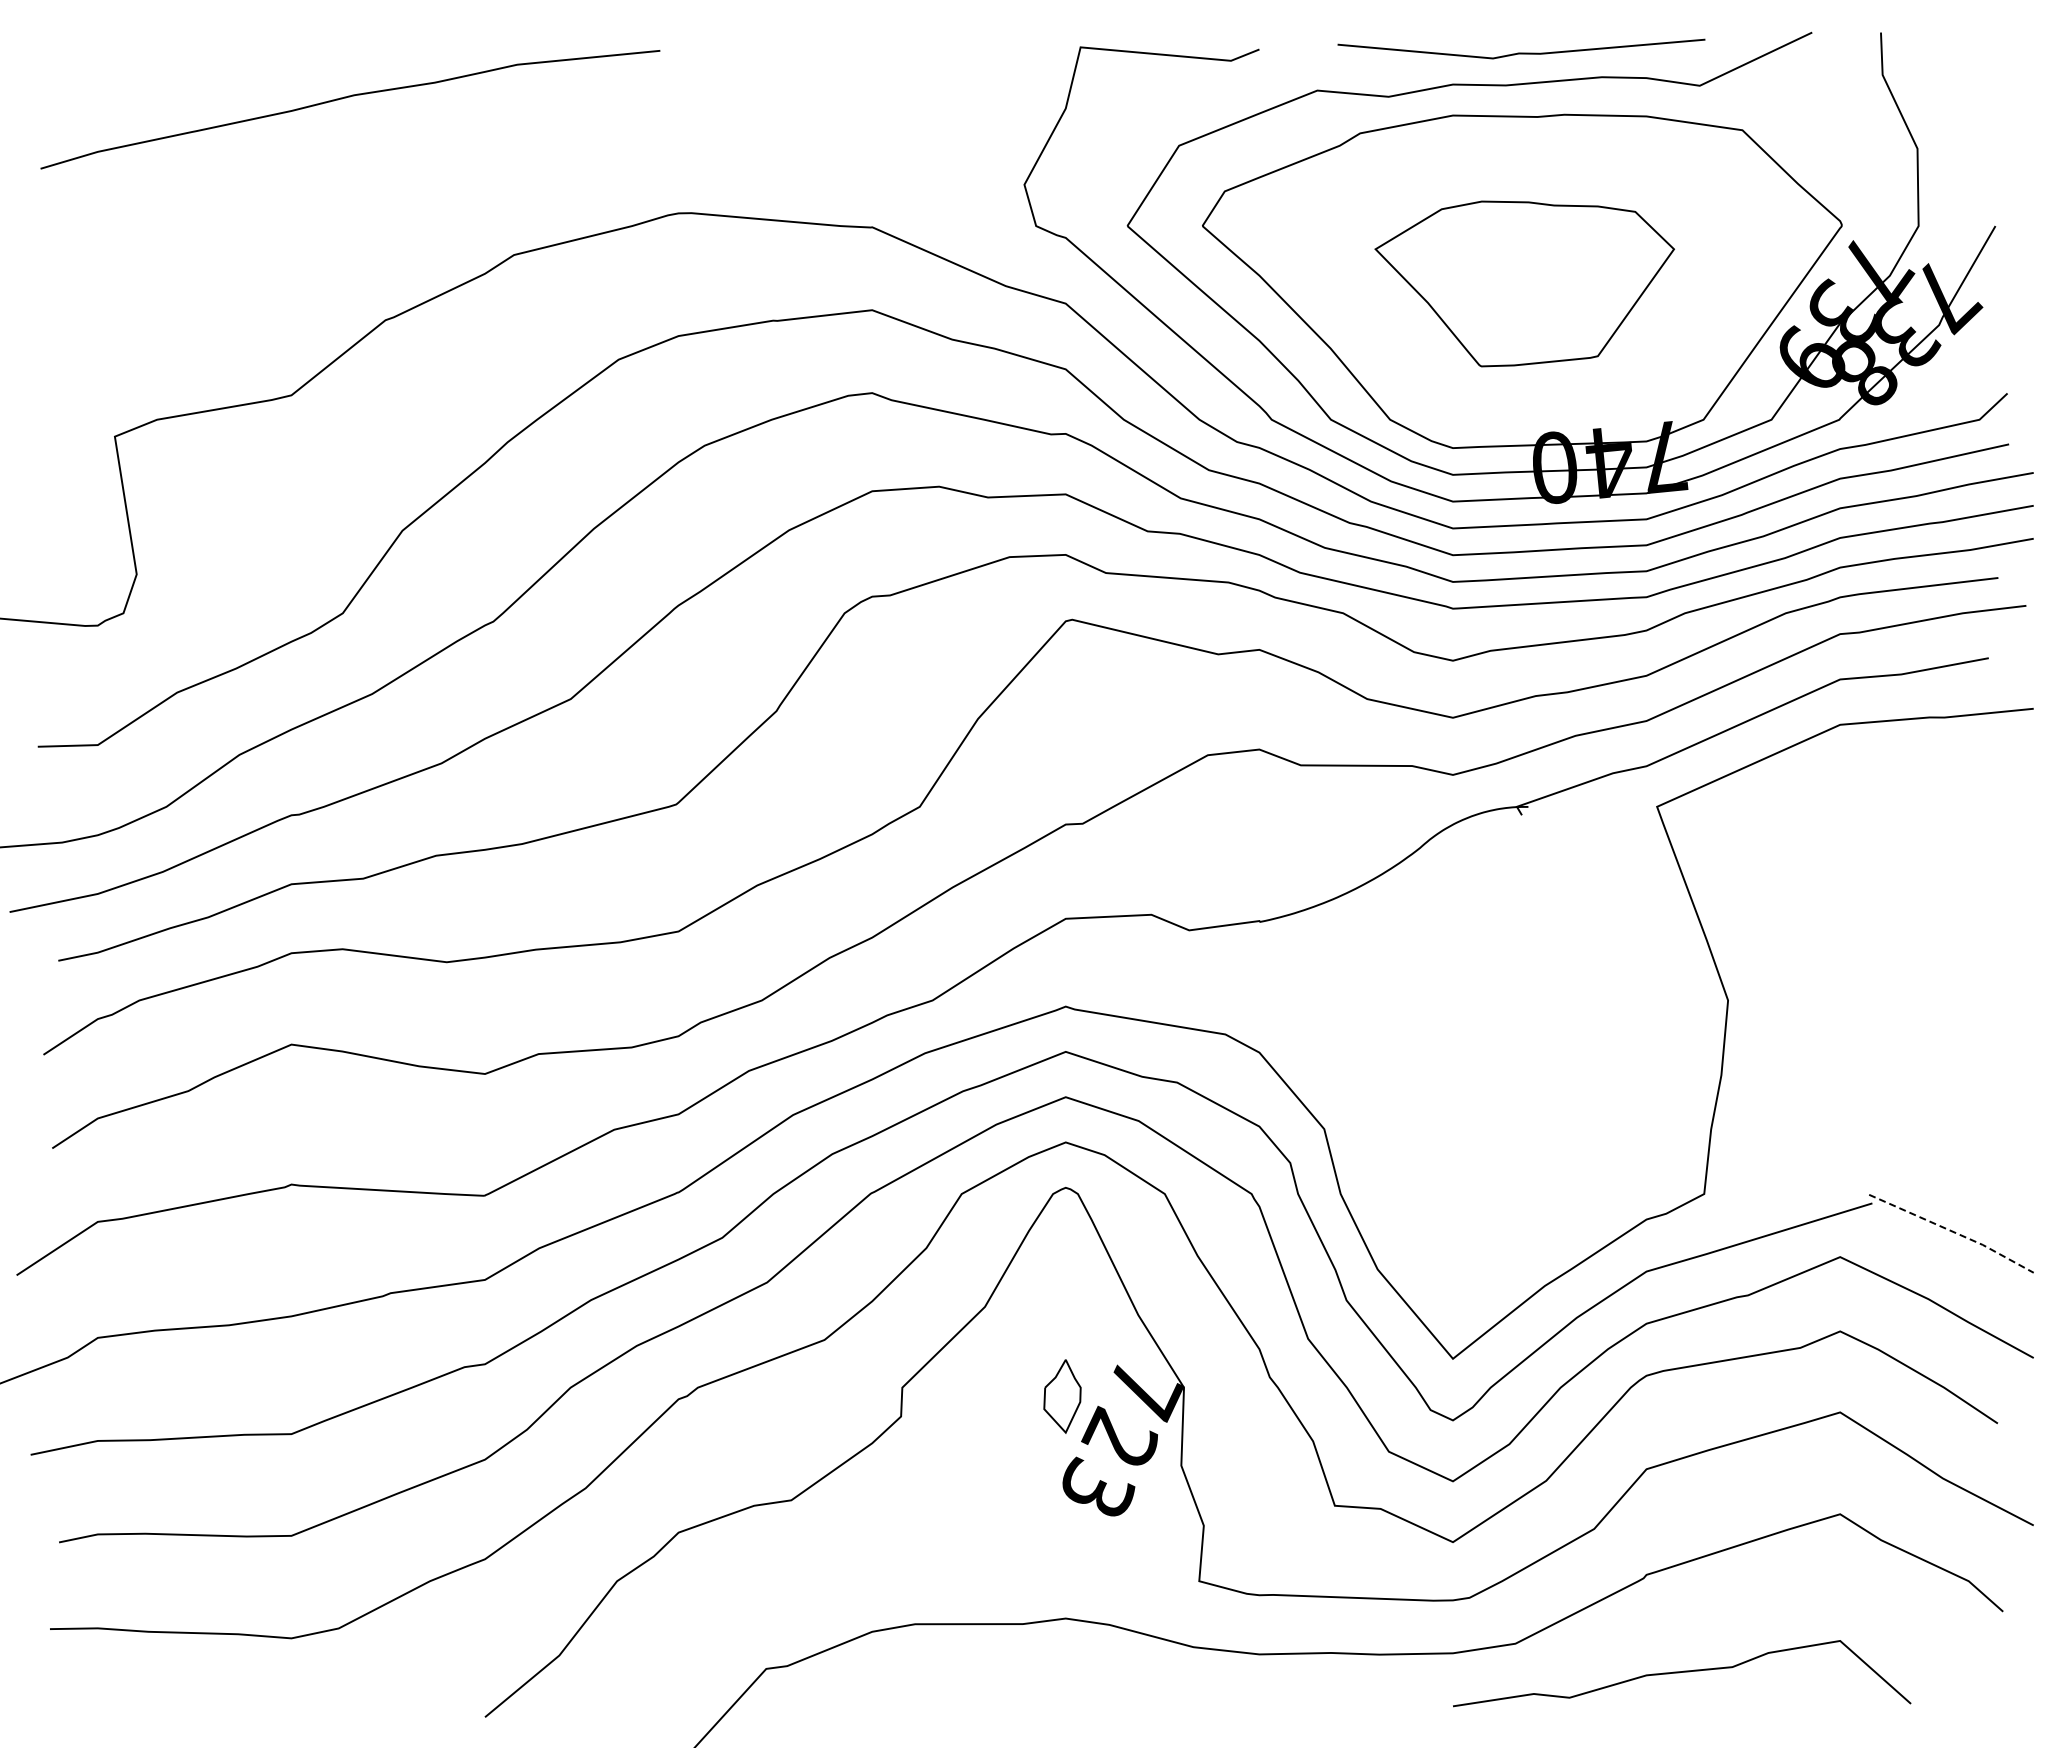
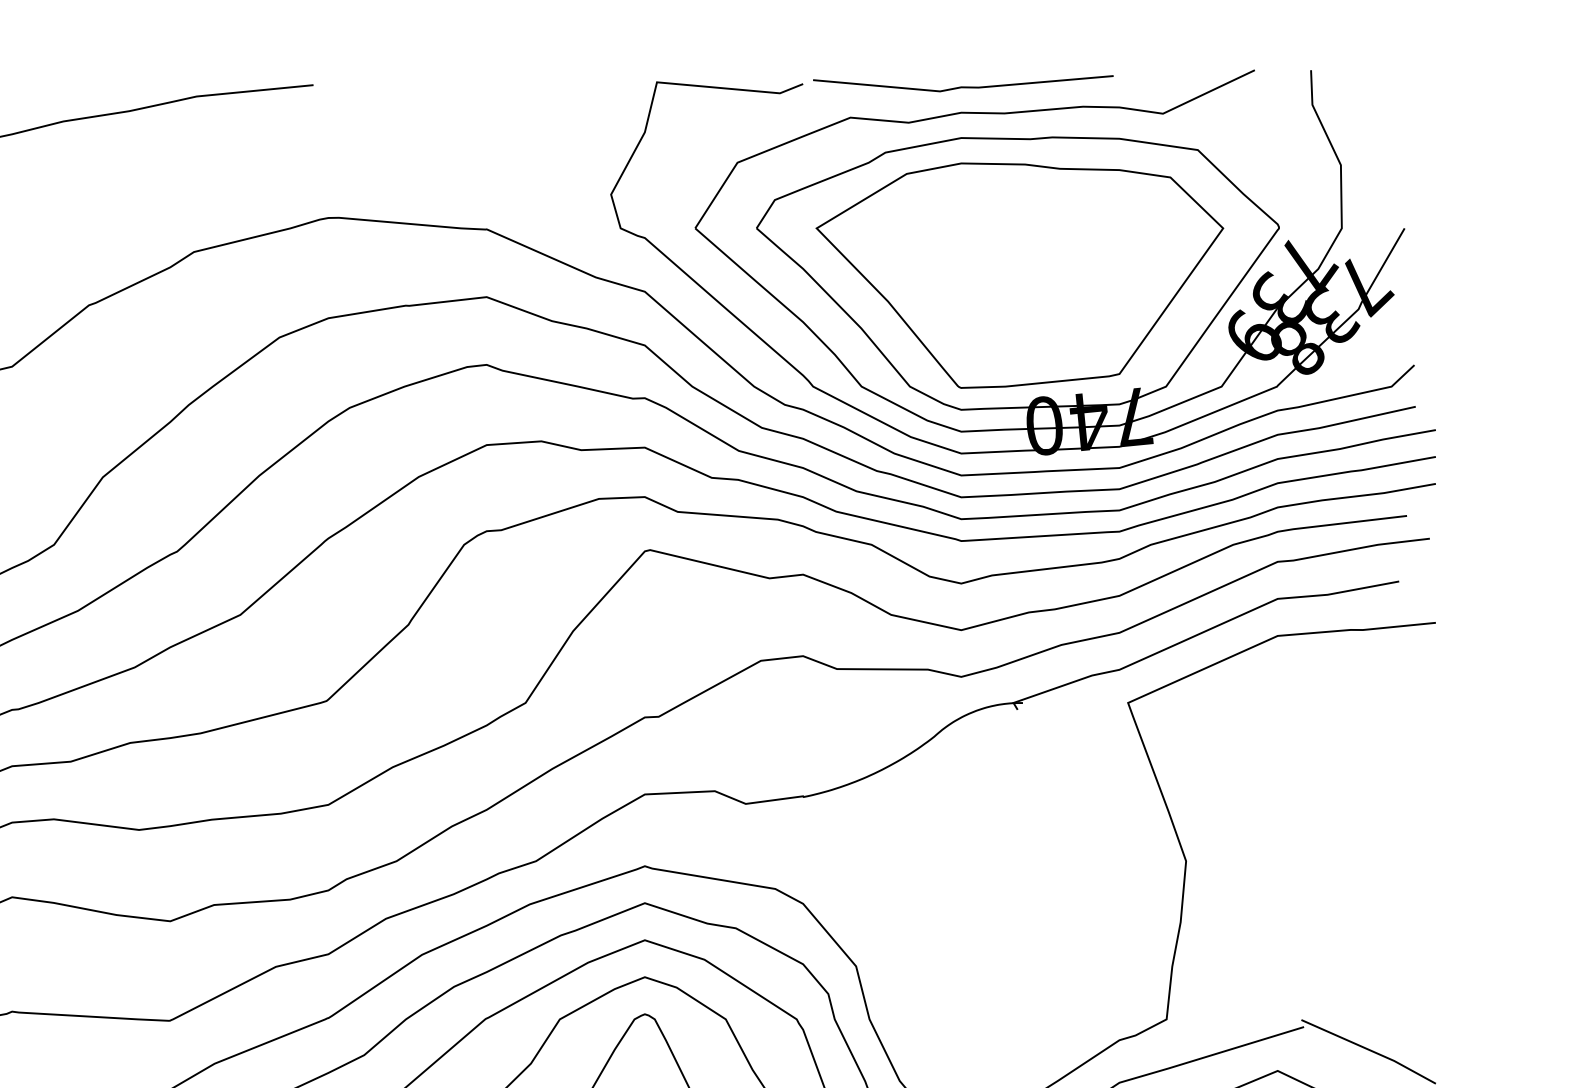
line: (1521, 52) -> (963, 86), moved
part: (1524, 283) -> (1019, 275), size x1.67
line: (1953, 1232) -> (1370, 1050), dashed -> solid

